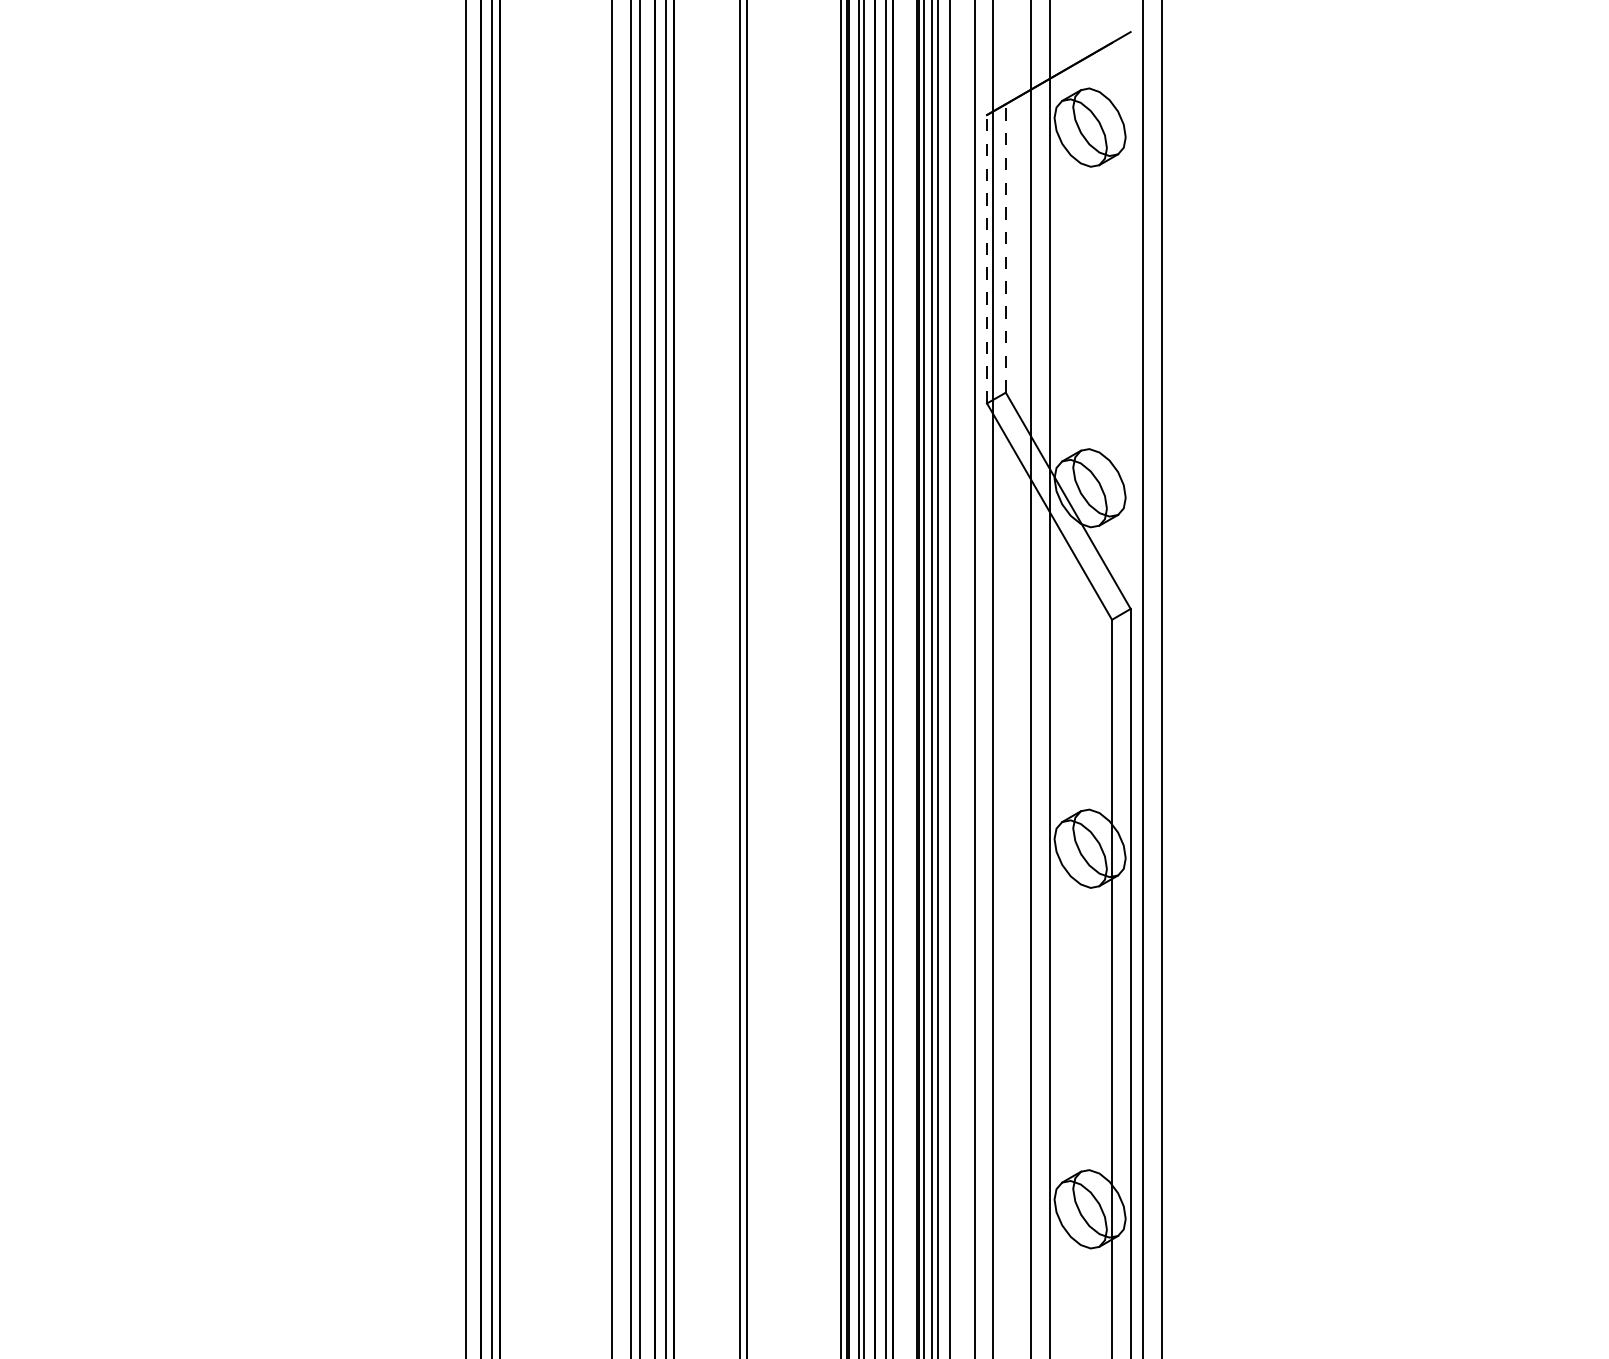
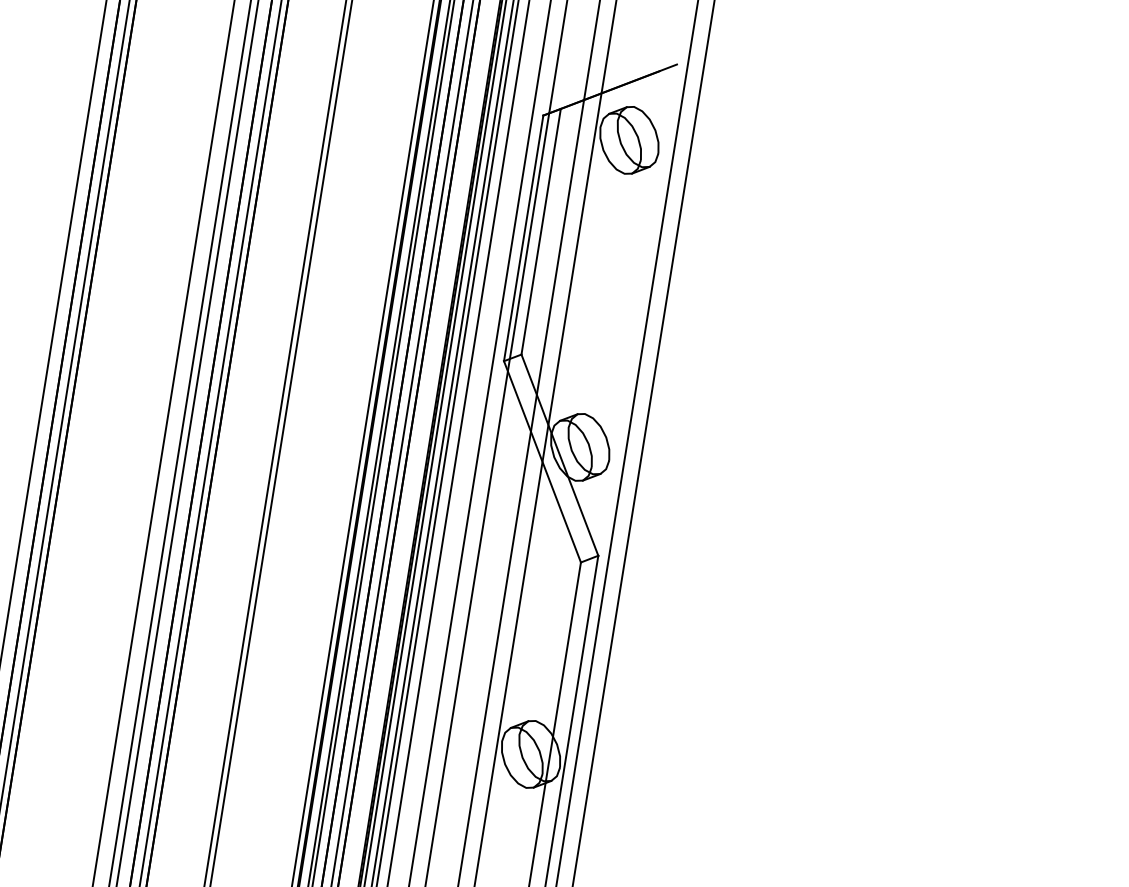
line: (1005, 247) -> (541, 230), dashed -> solid
line: (987, 258) -> (524, 237), dashed -> solid

